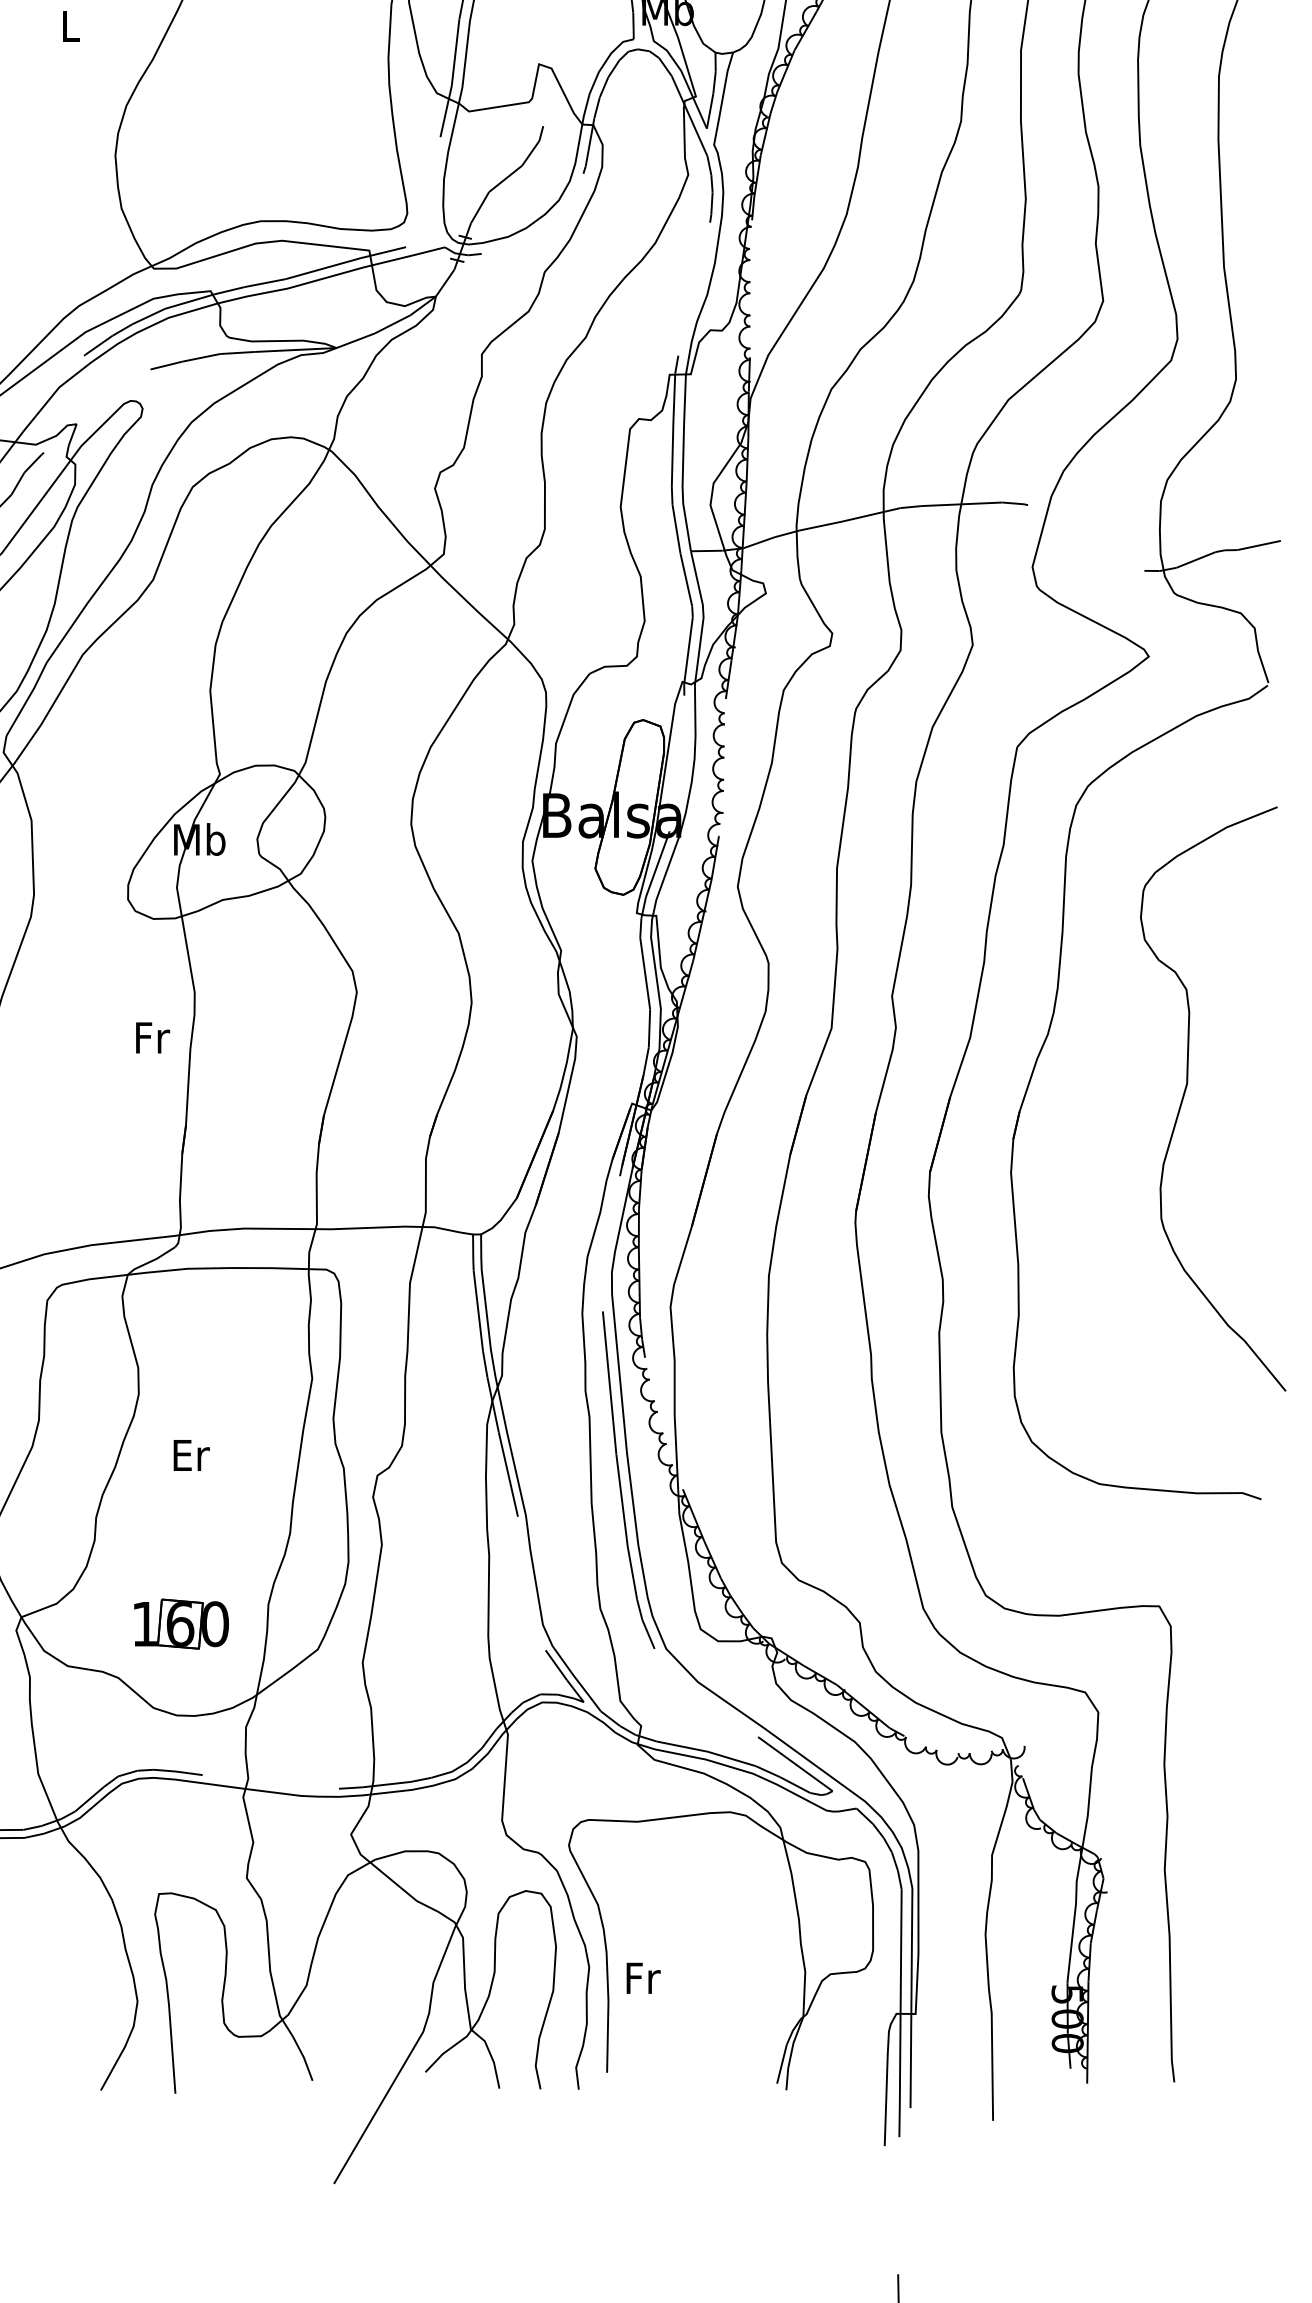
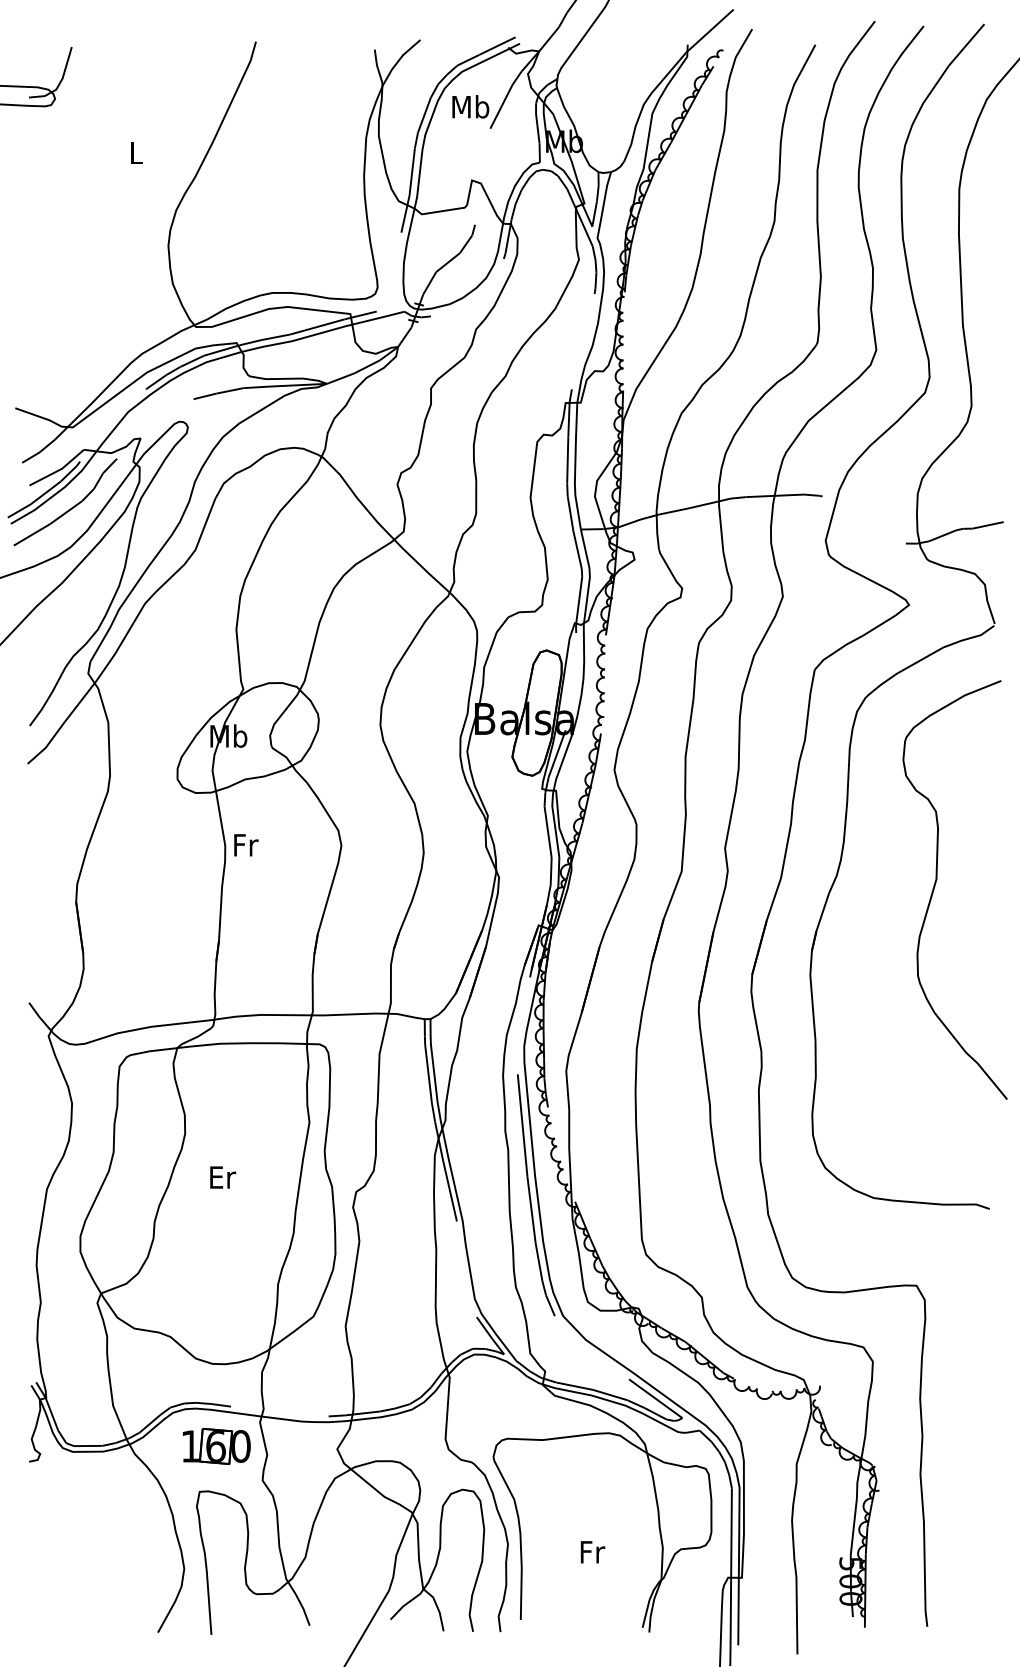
text: (153, 1038) -> (246, 845), moved
curve: (1187, 1089) -> (936, 883), moved
part: (181, 1622) -> (216, 1445), moved
text: (642, 1978) -> (592, 1552), moved

